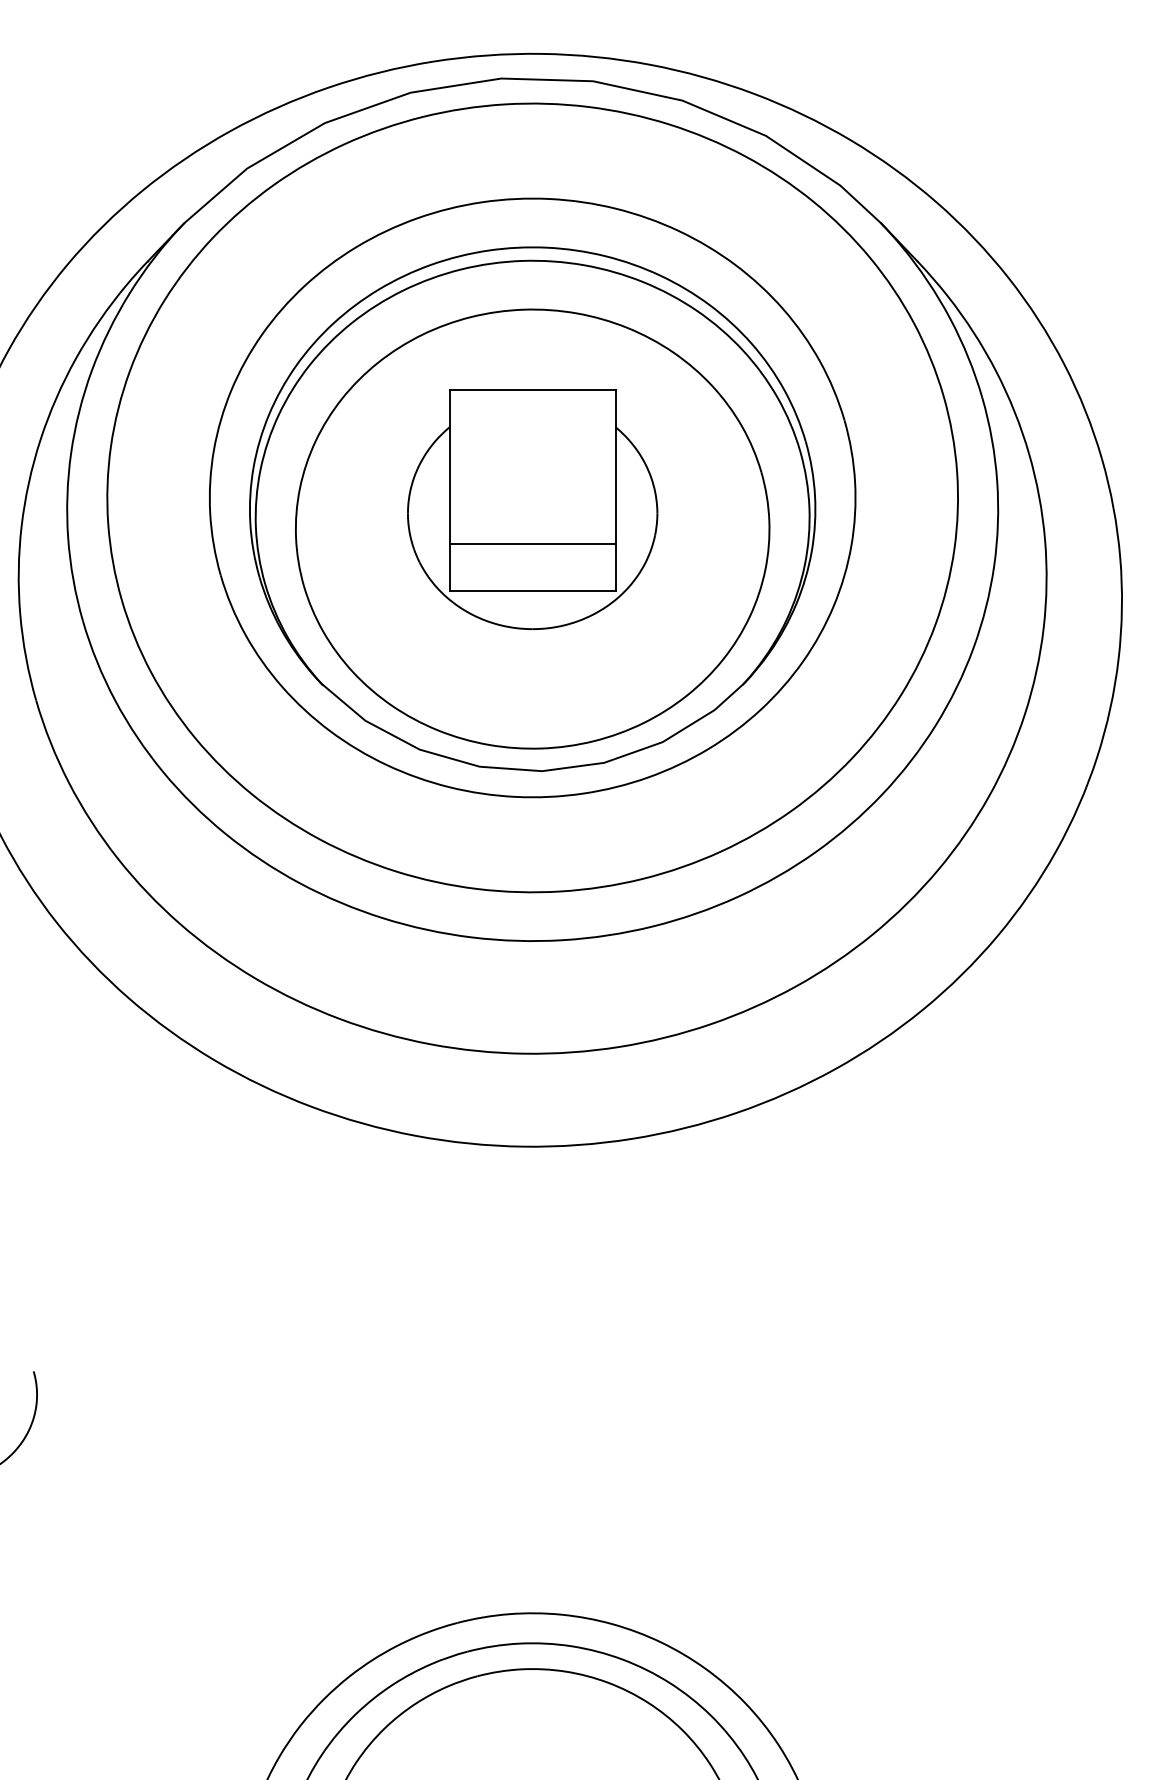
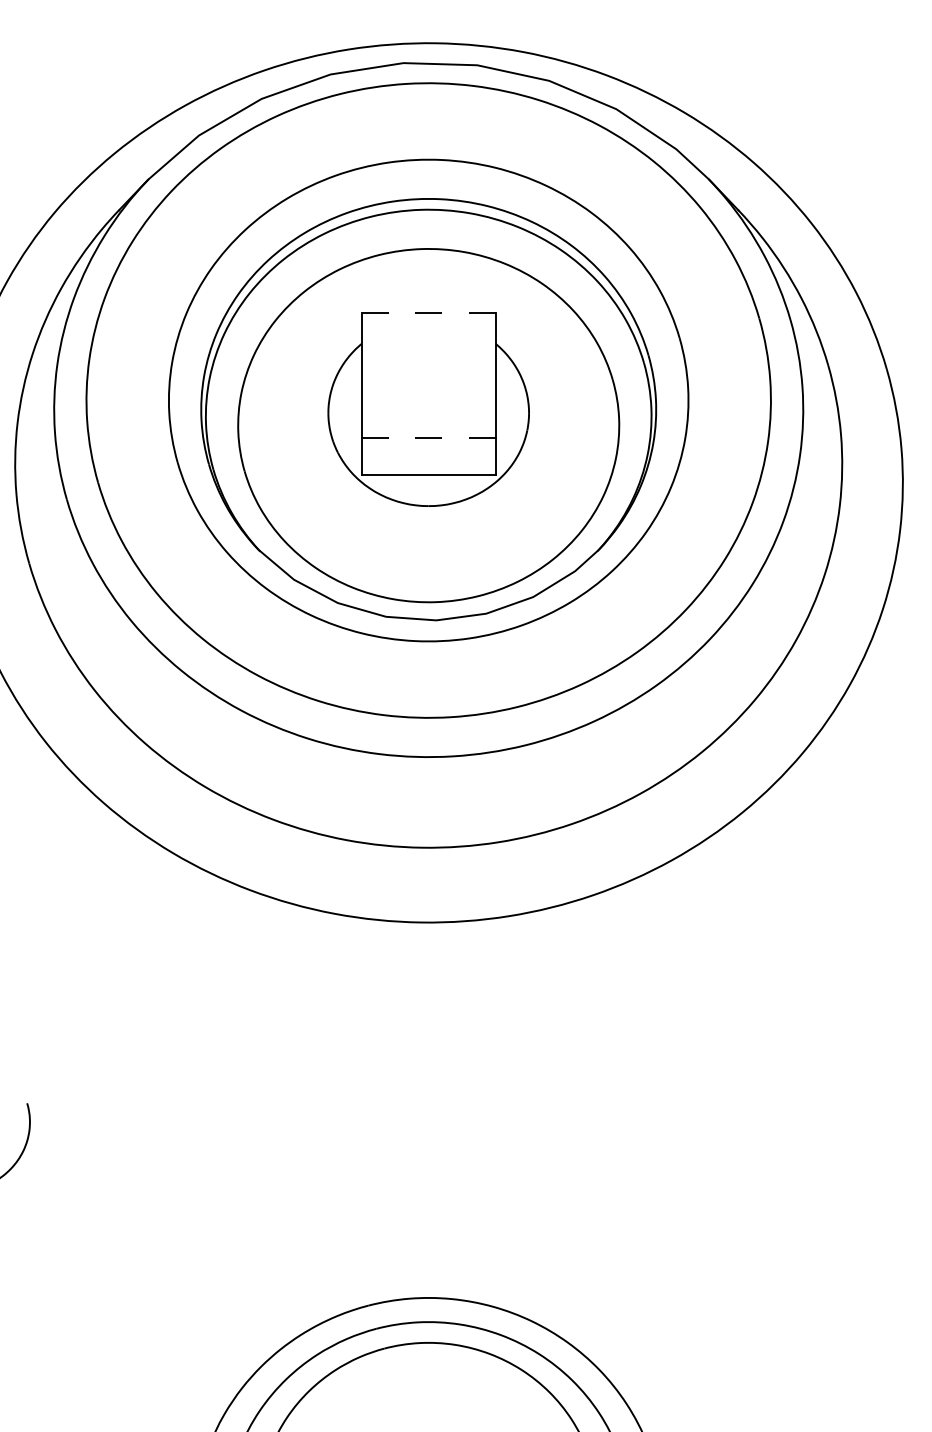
line: (532, 389) -> (428, 313), solid -> dashed
line: (533, 543) -> (429, 437), solid -> dashed

